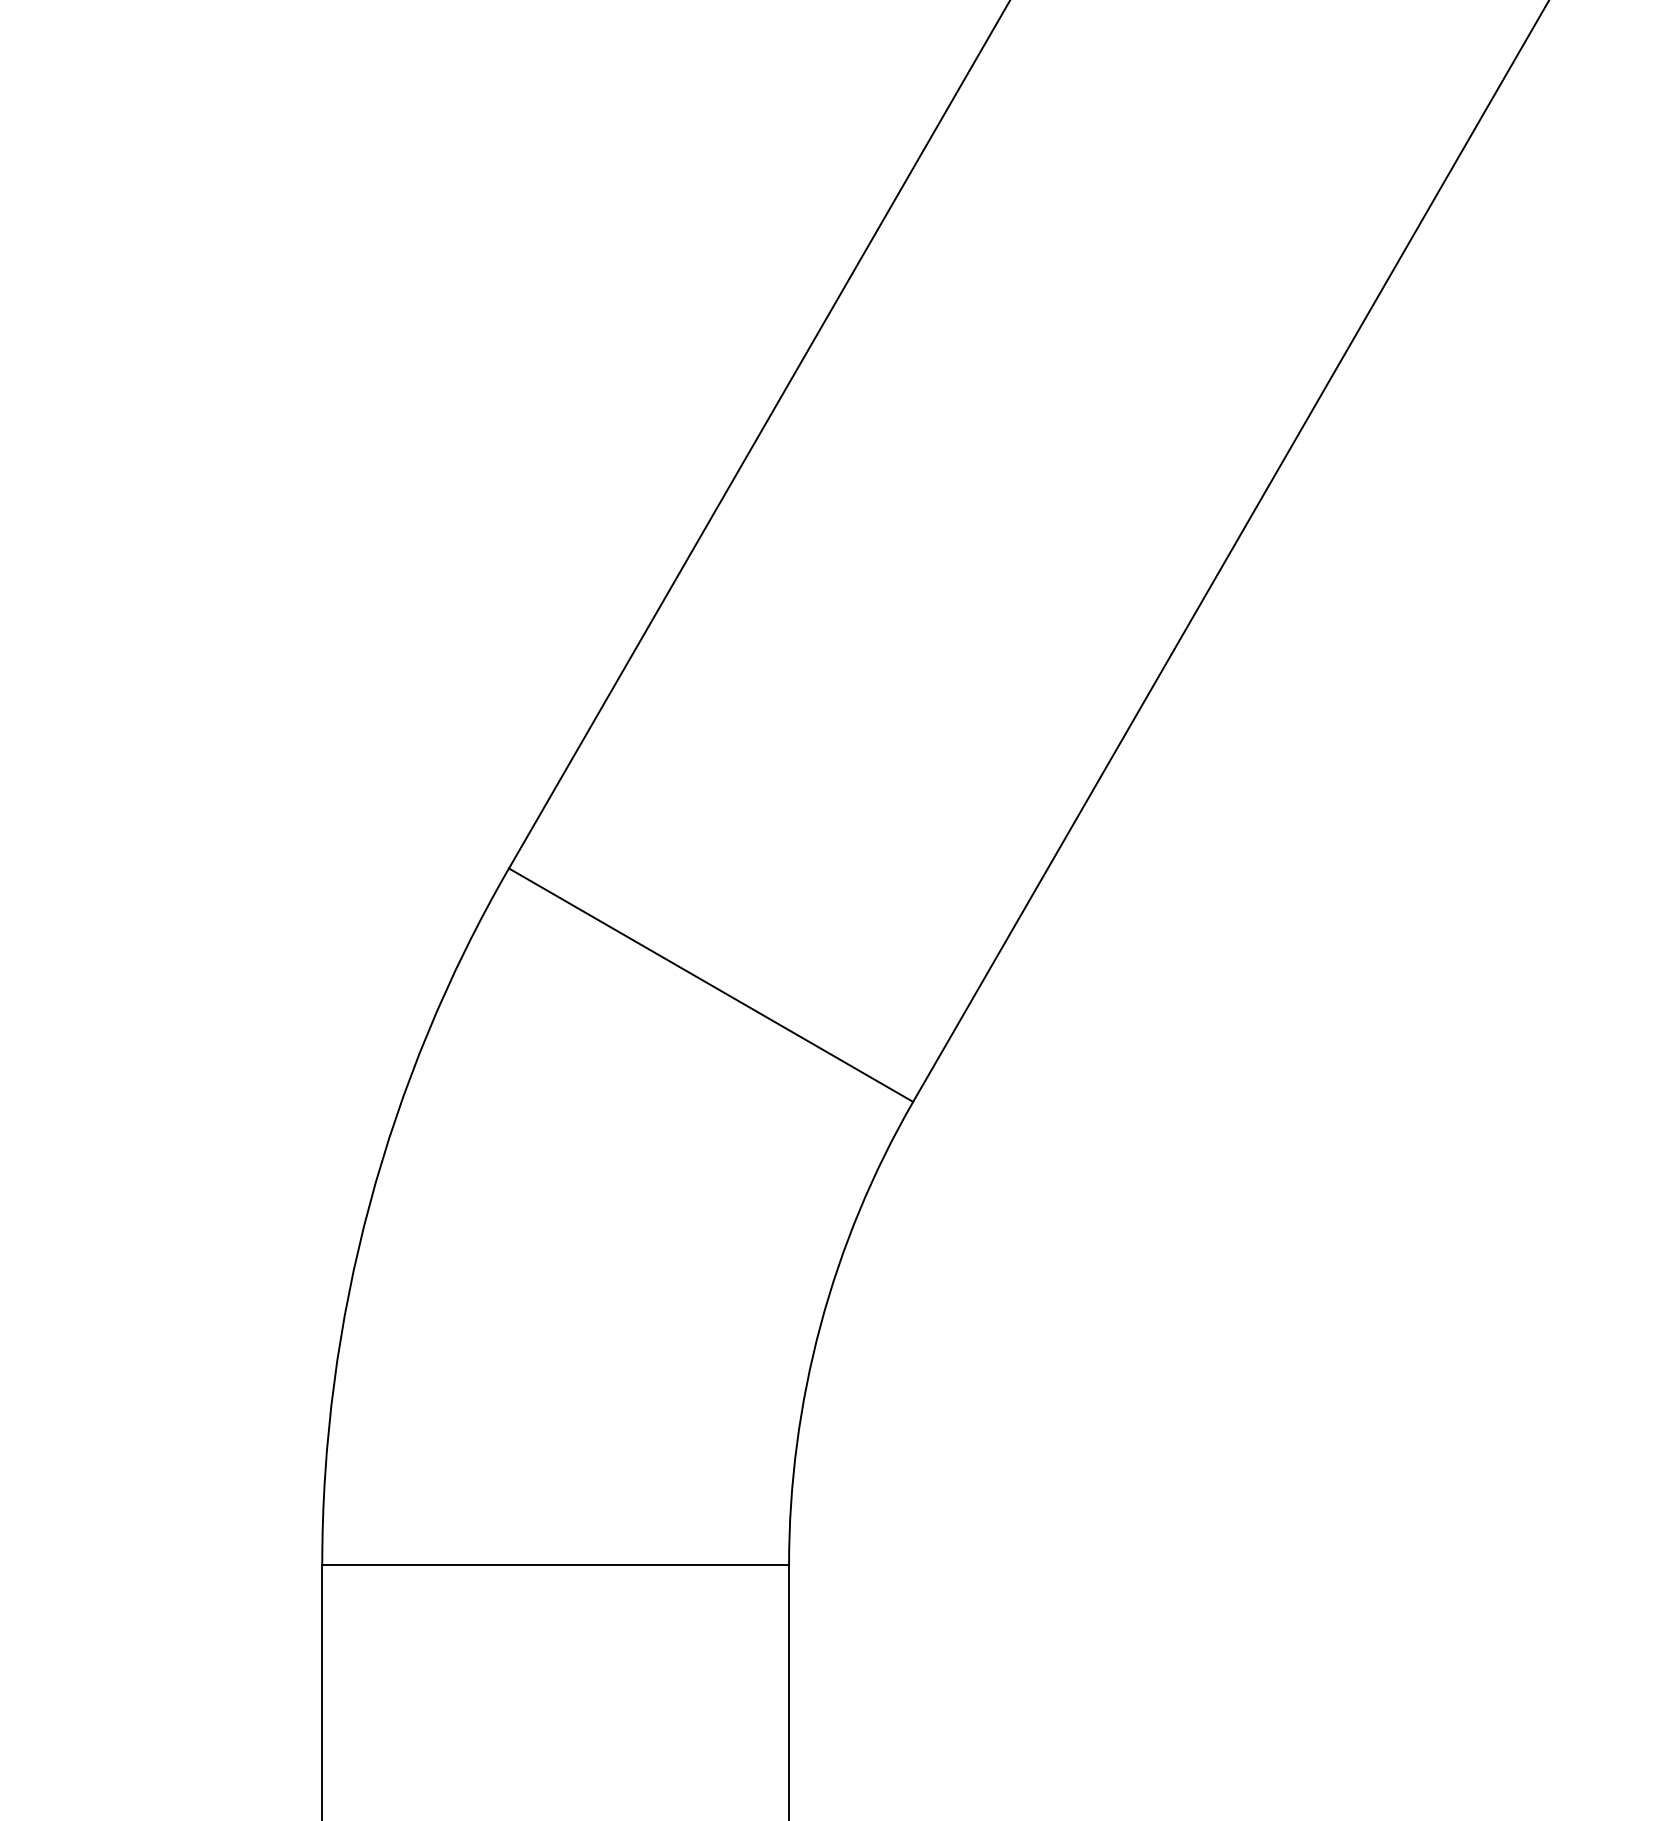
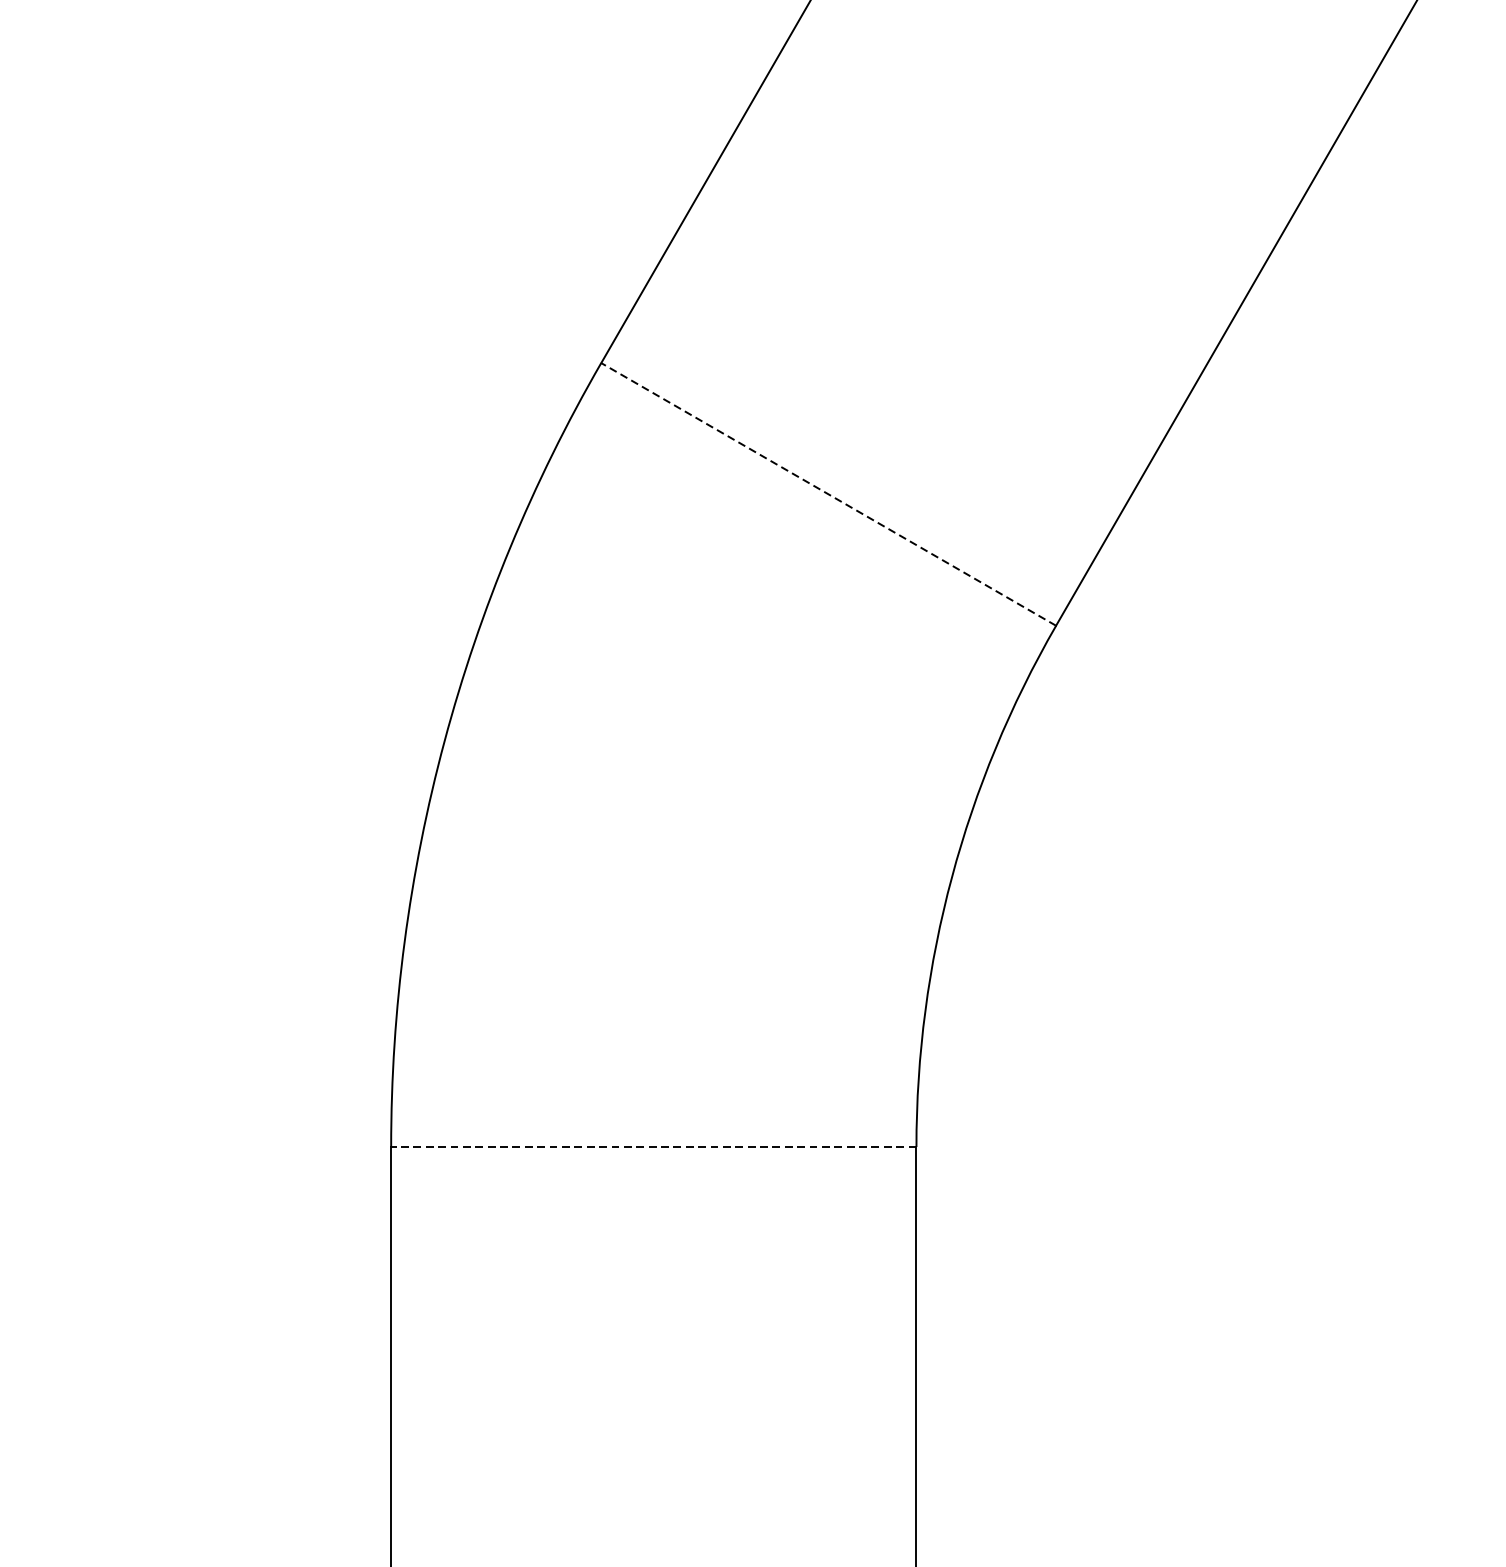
line: (710, 984) -> (828, 493), solid -> dashed
line: (555, 1565) -> (653, 1147), solid -> dashed

